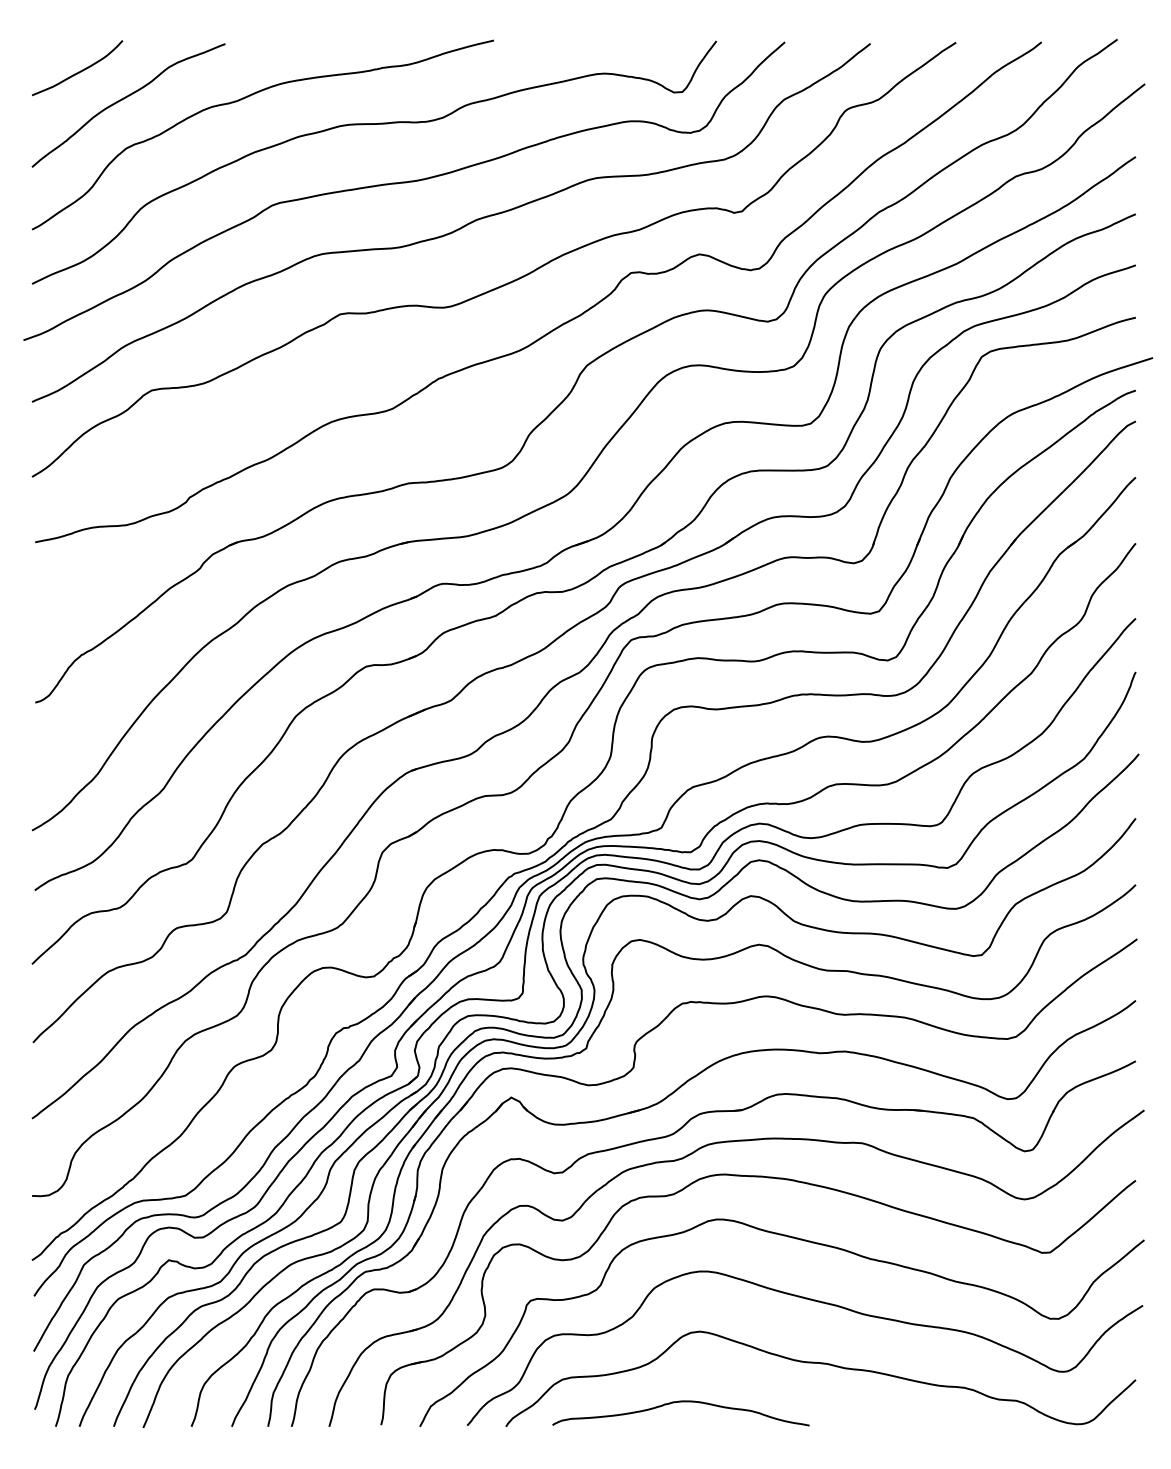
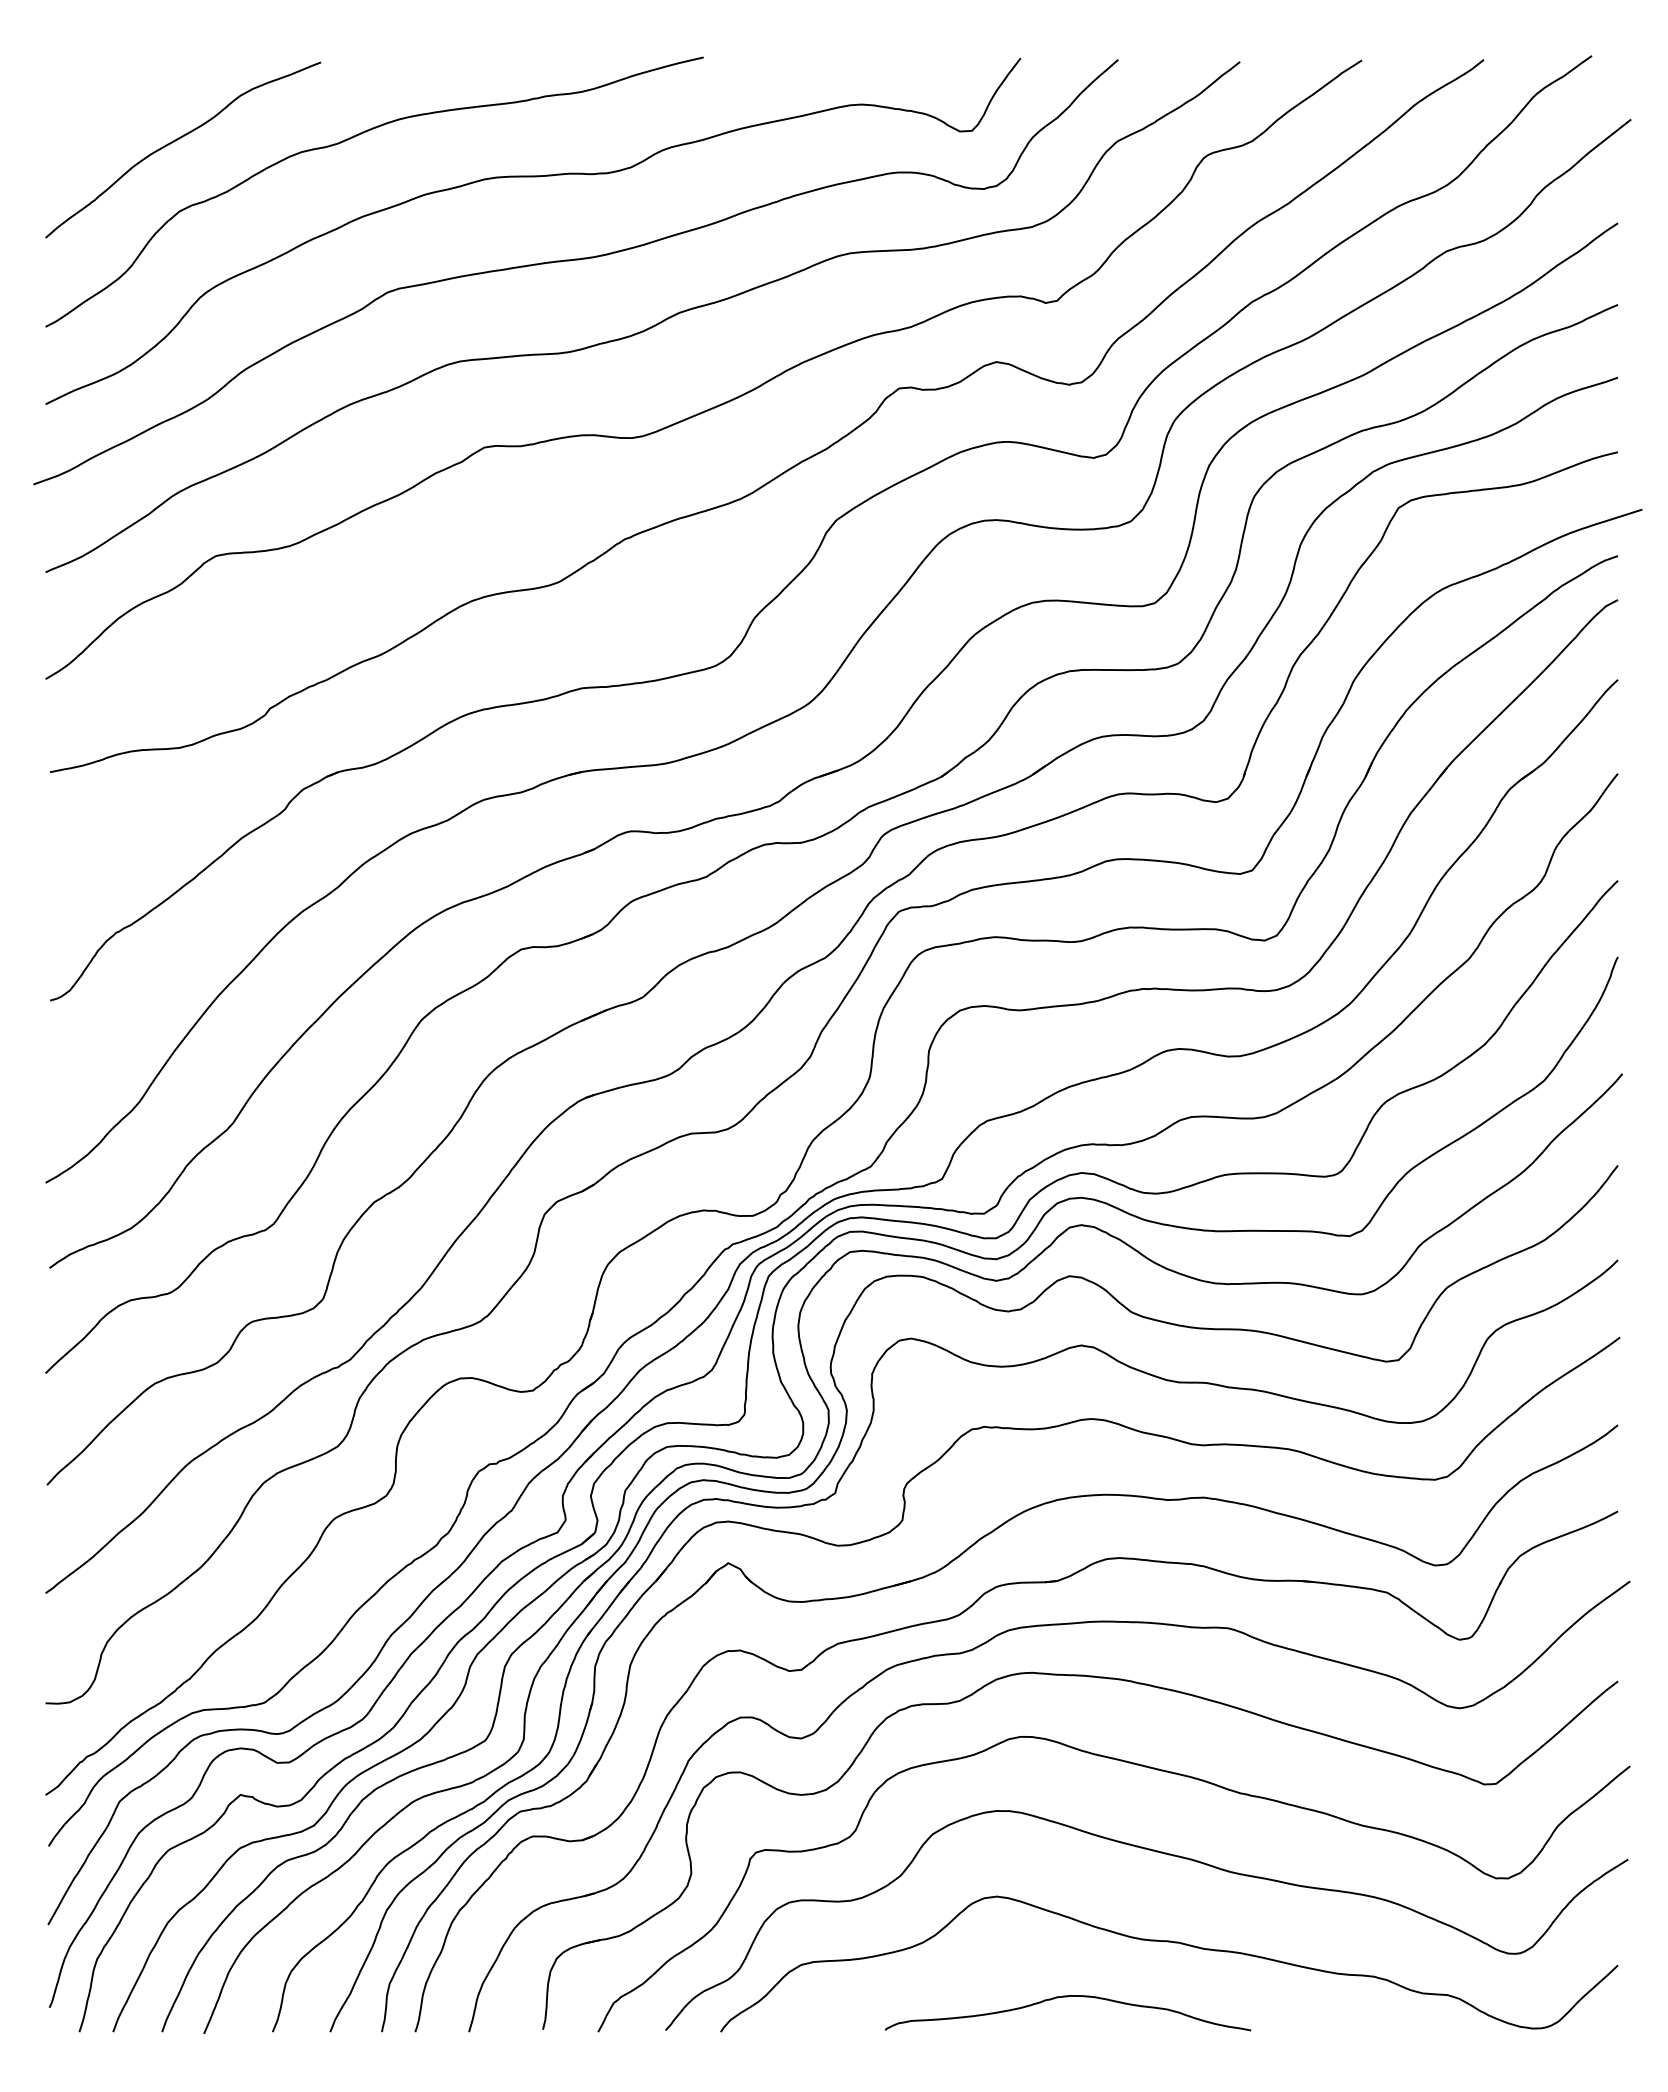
curve: (79, 71) -> (113, 101), removed
curve: (680, 1402) -> (1067, 1997), moved

